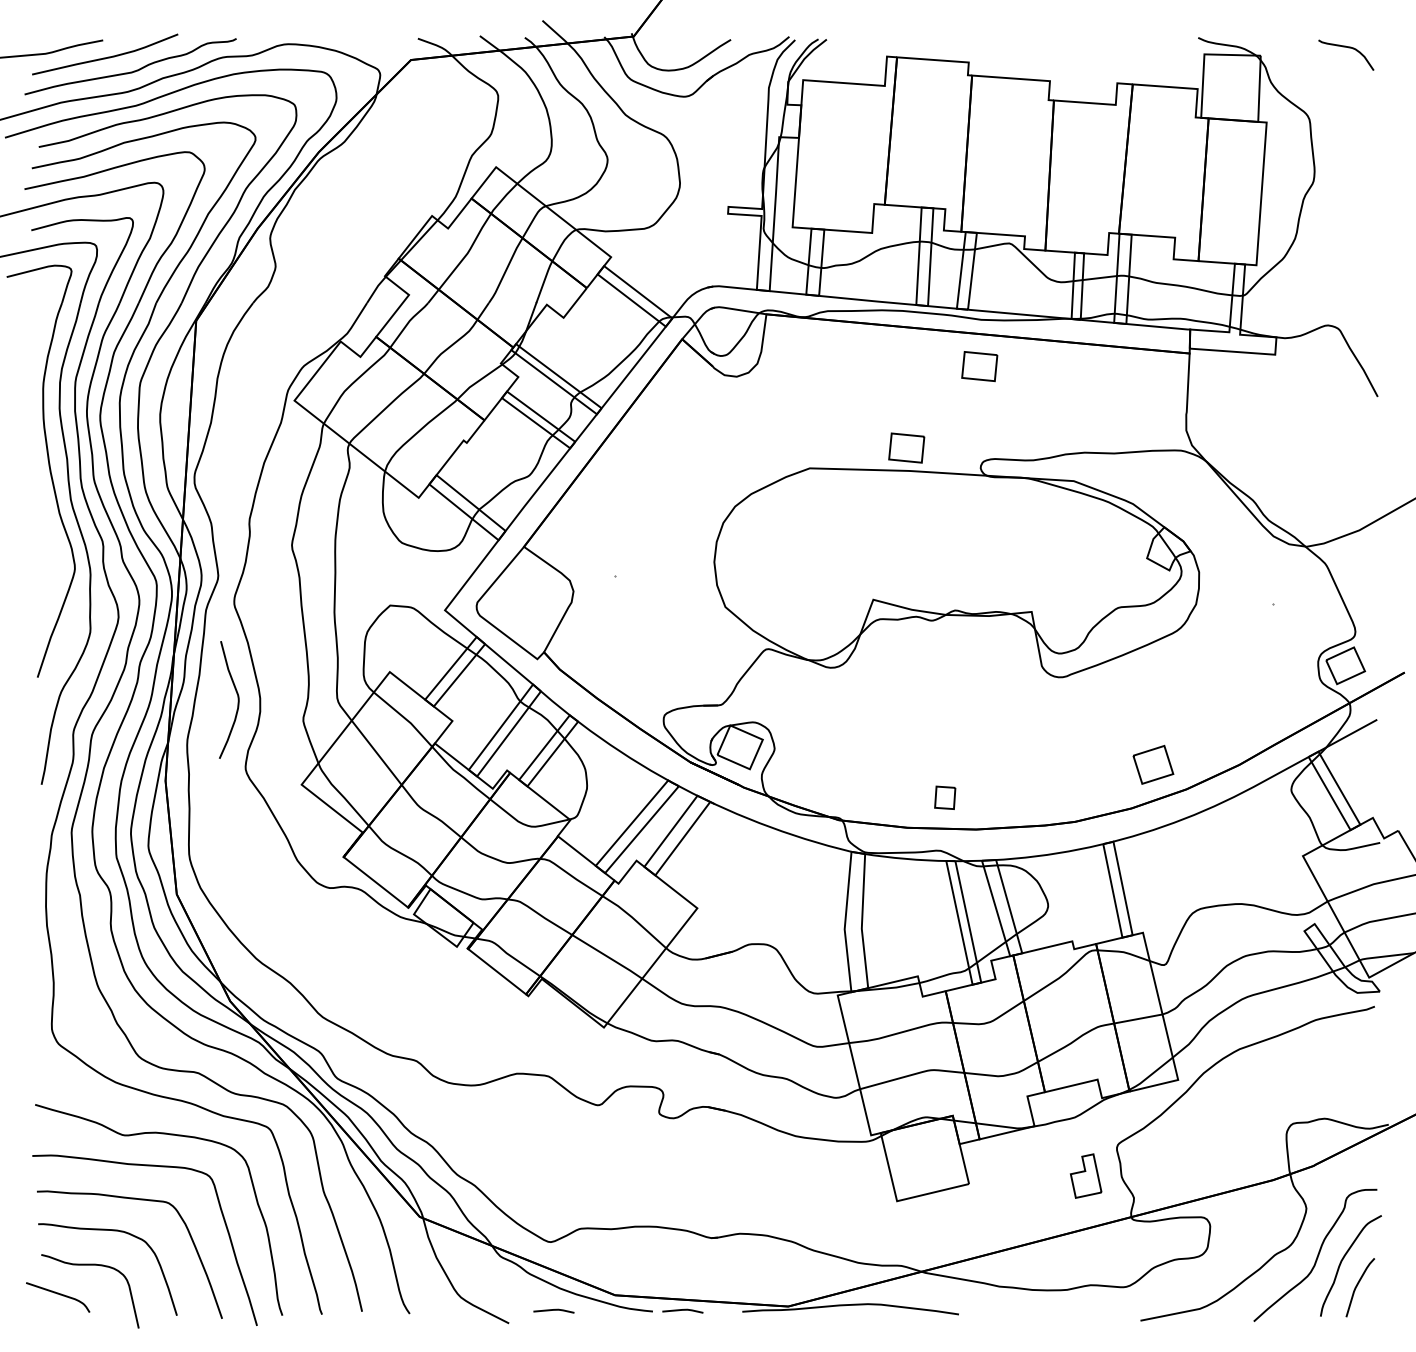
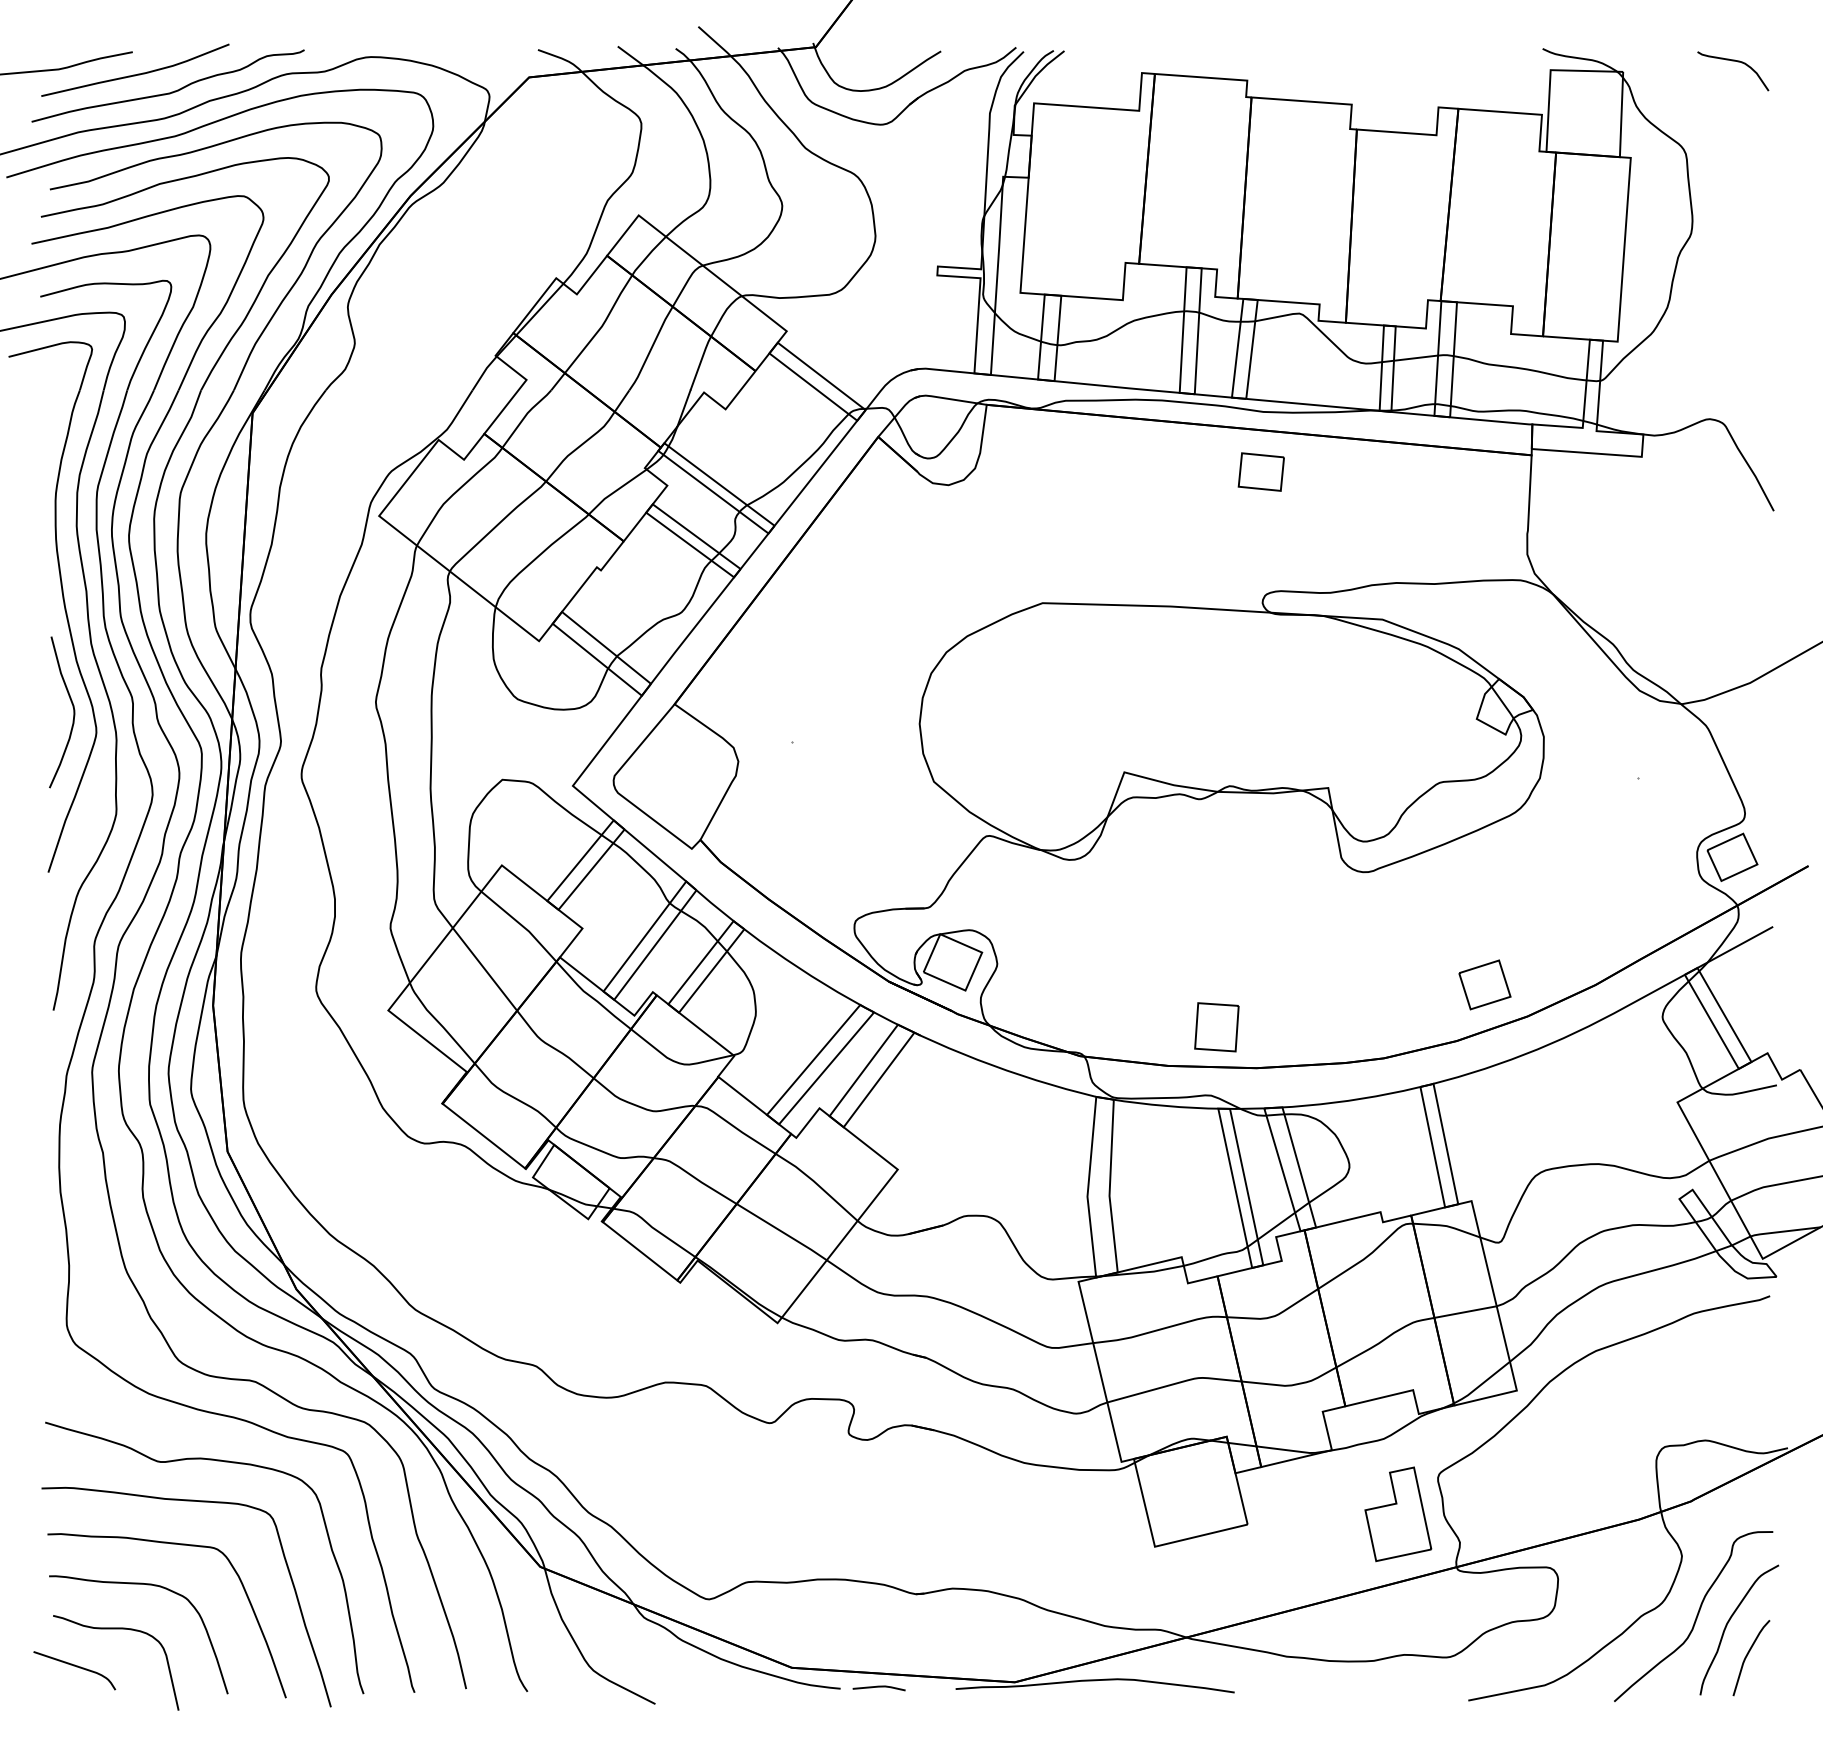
part: (906, 447) -> (1166, 576), removed
curve: (238, 700) -> (73, 712), moved
part: (944, 797) -> (1216, 1027), size x1.67
part: (1086, 1176) -> (1398, 1514), size x1.67
line: (553, 1310) -> (712, 1687), removed

